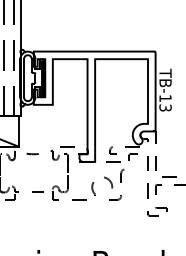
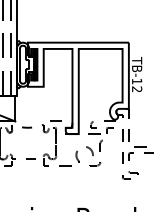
text: (164, 108) -> (136, 89), TB-13 -> TB-12

